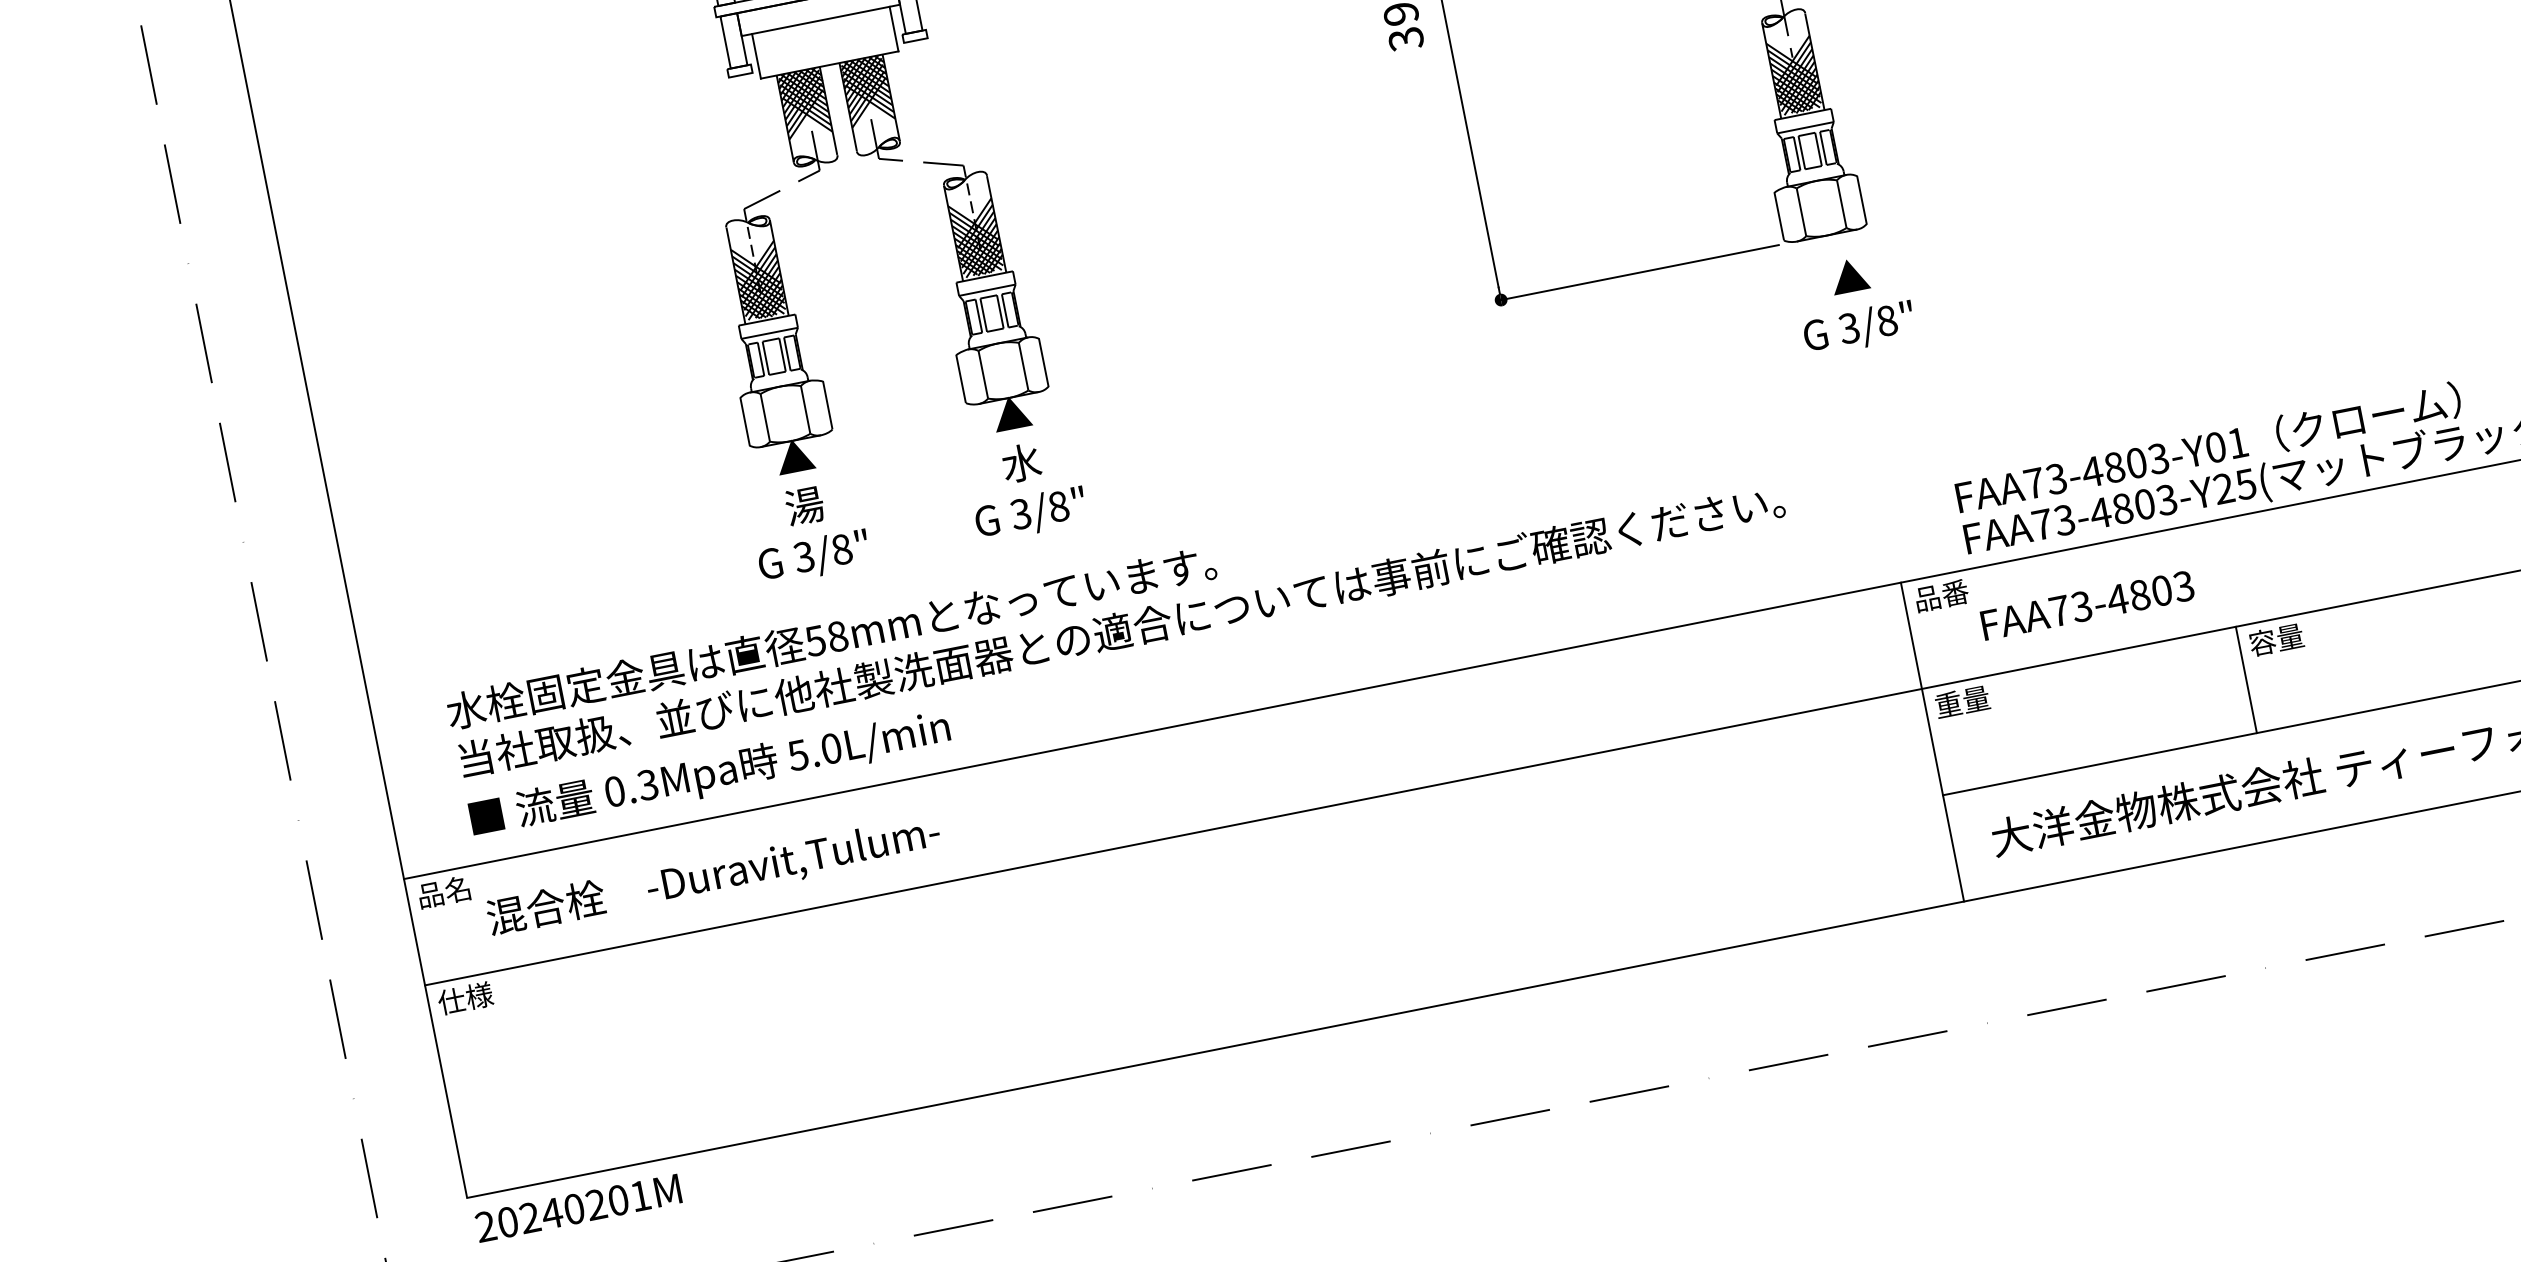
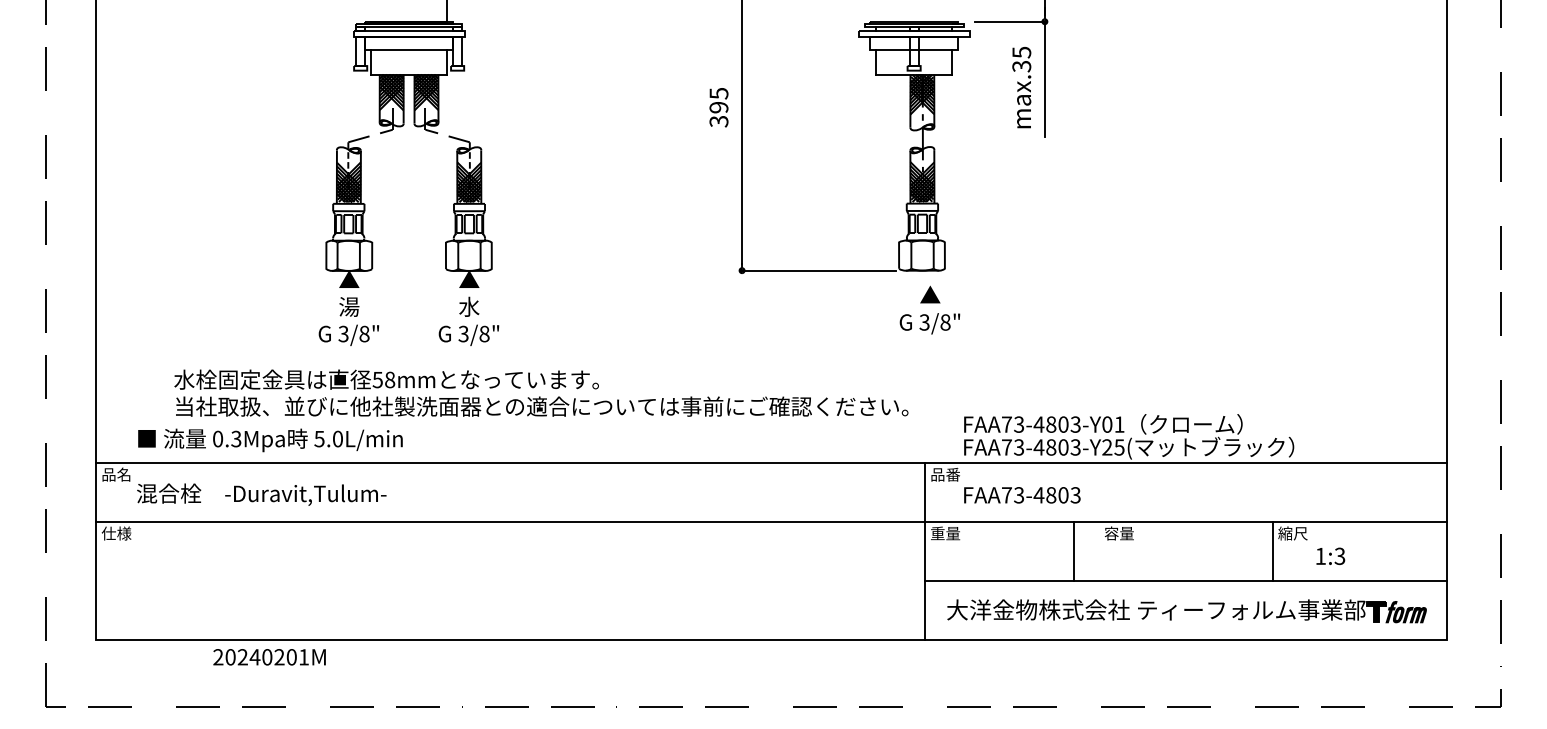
text: (1115, 605) -> (541, 392), moved
line: (2247, 679) -> (1074, 551), moved
text: (578, 1208) -> (269, 657), moved

